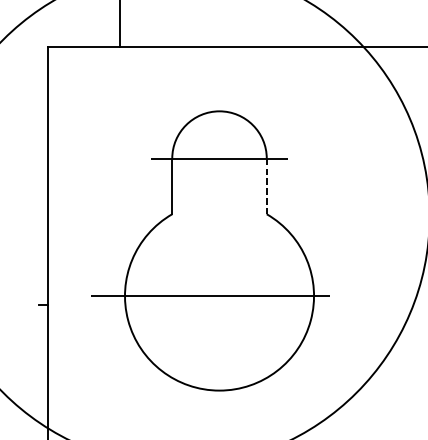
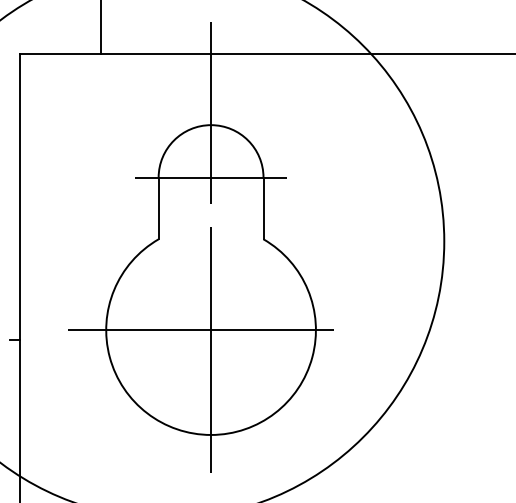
line: (219, 99) -> (211, 112), added
line: (266, 186) -> (263, 208), dashed -> solid
line: (219, 313) -> (211, 349), added

